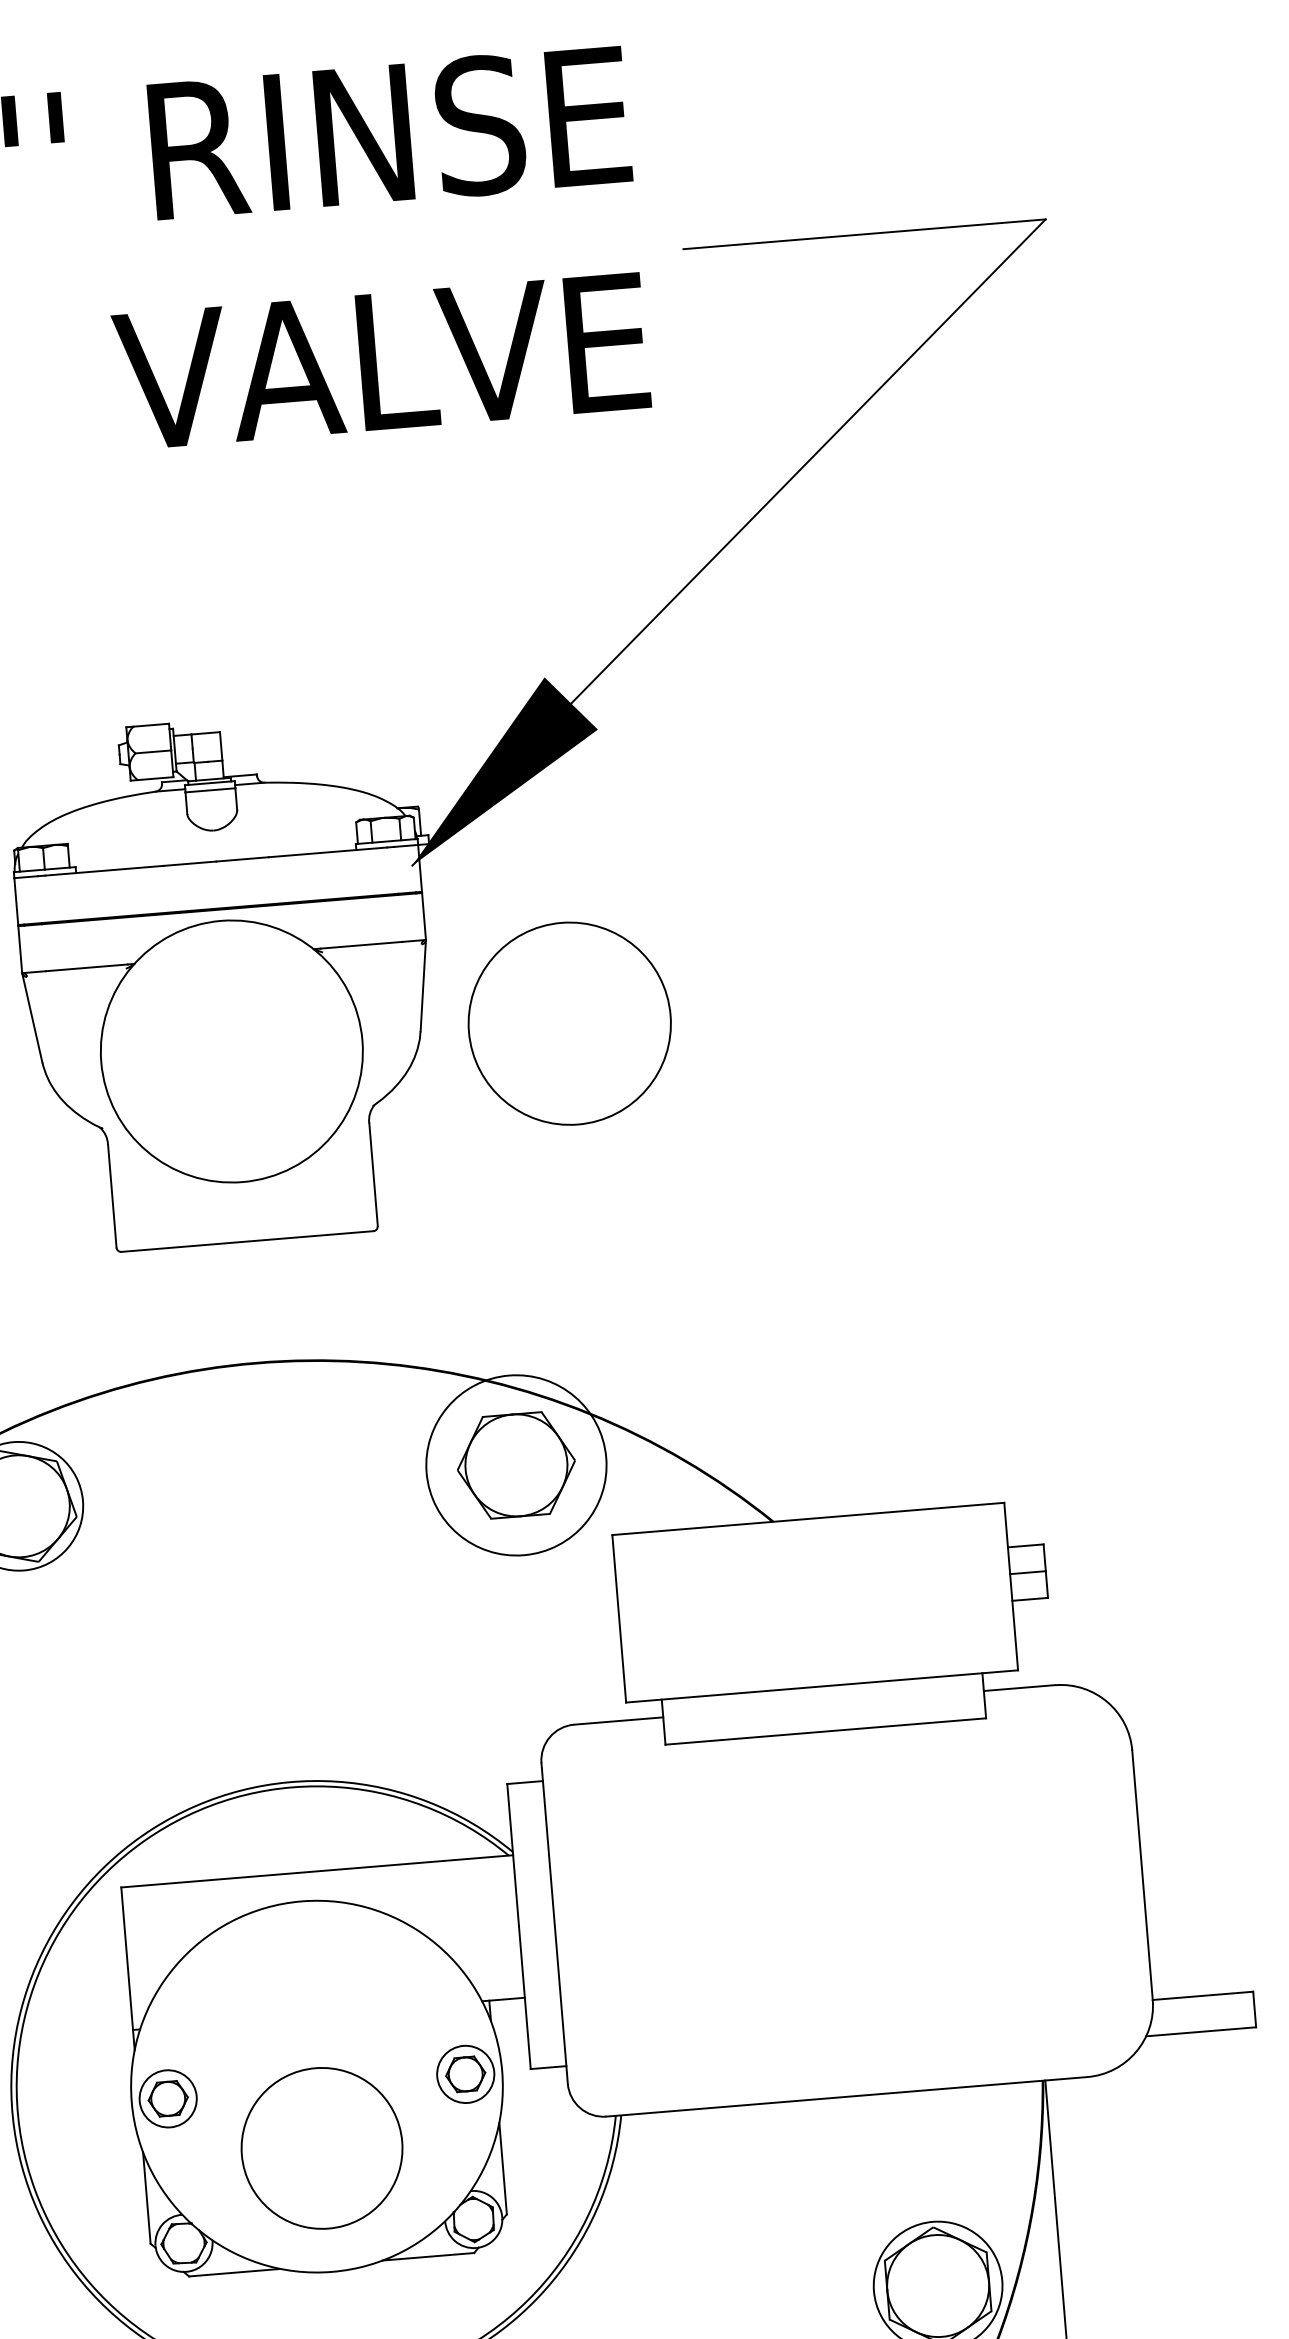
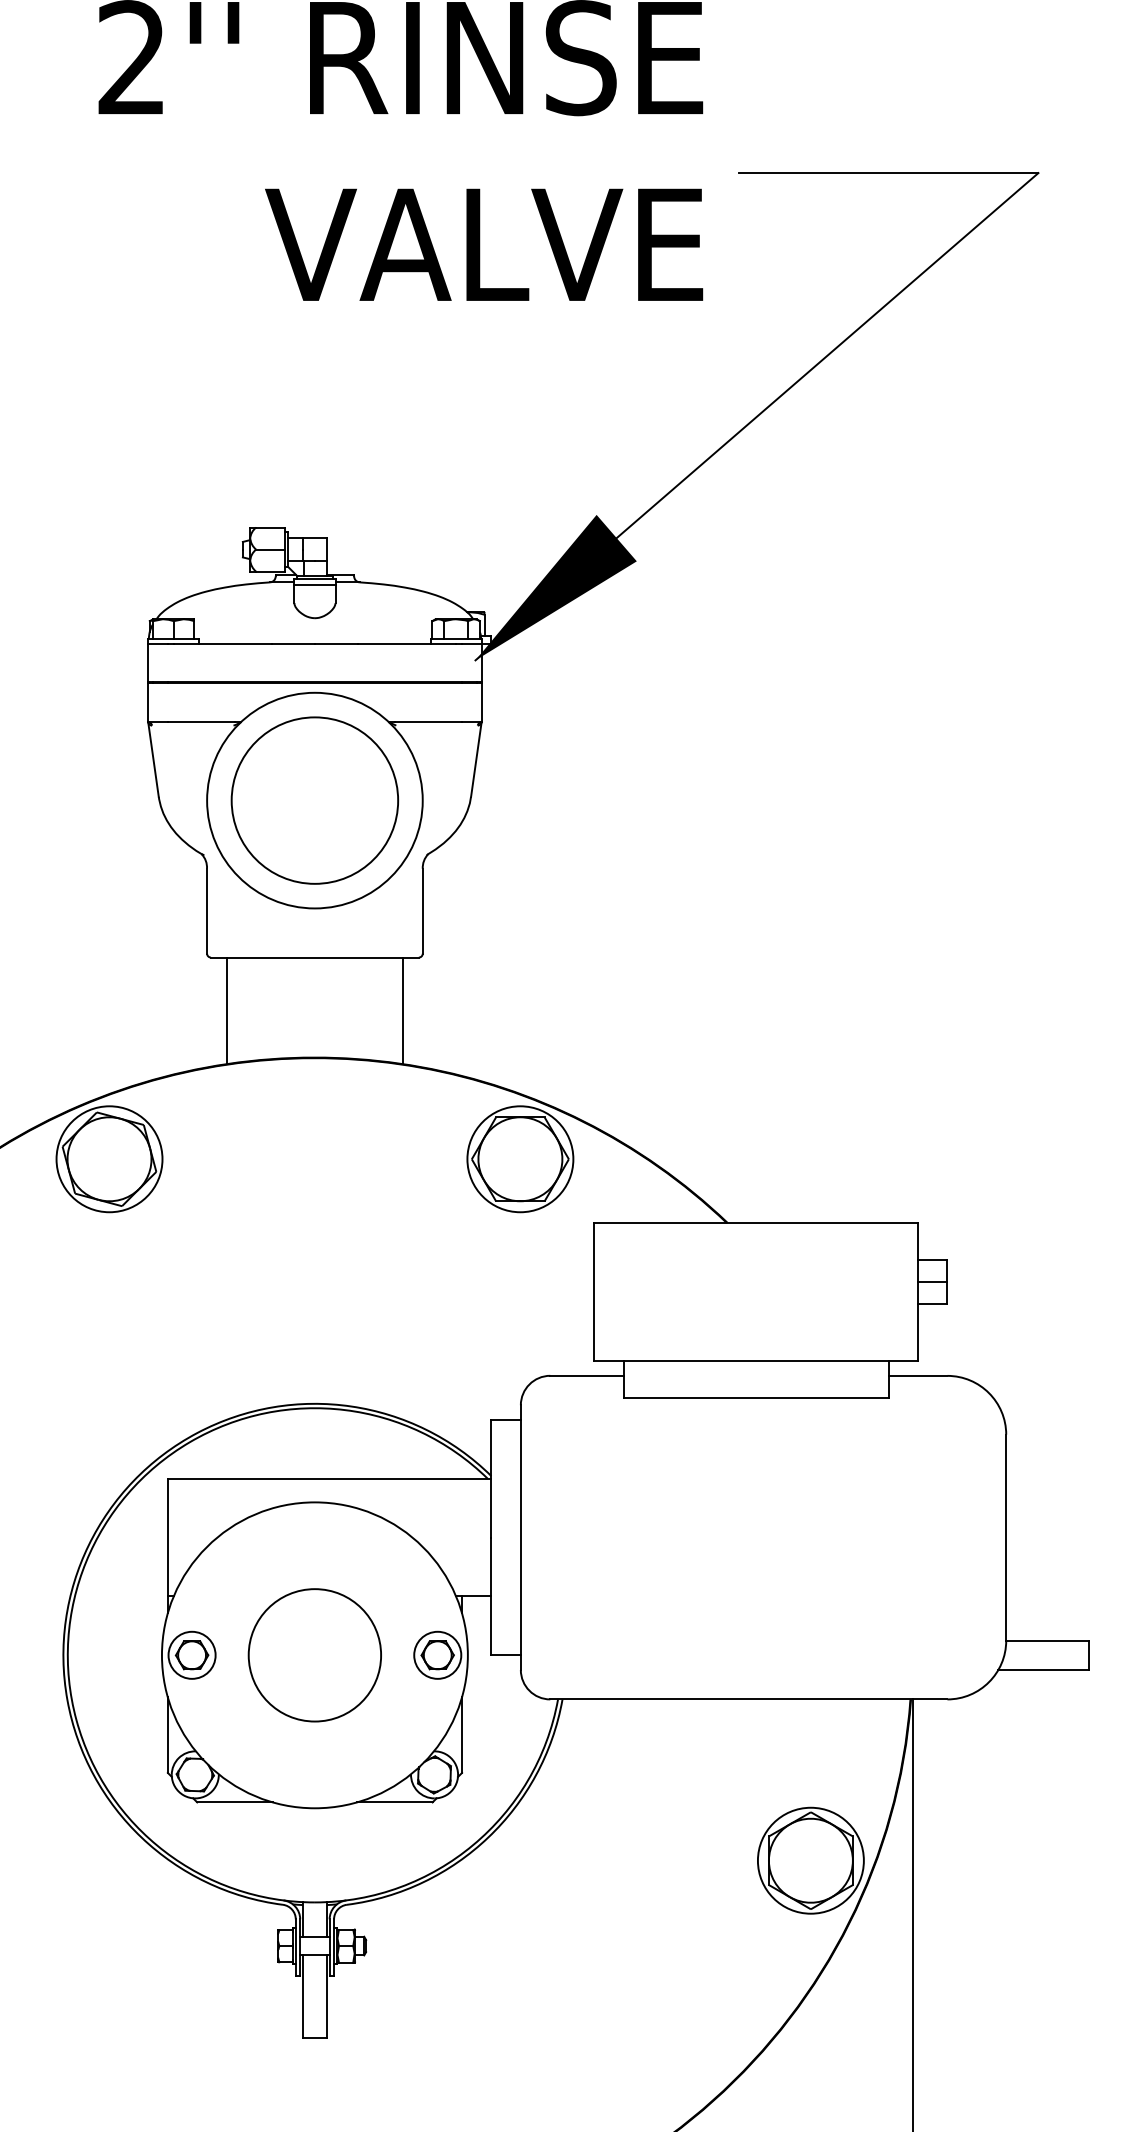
circle: (569, 1023) -> (314, 800), moved
line: (360, 1296) -> (403, 1010), added
line: (145, 1314) -> (226, 1010), added
circle: (516, 1465) -> (520, 1159), size x0.71
circle: (321, 2148) -> (314, 1655), moved

